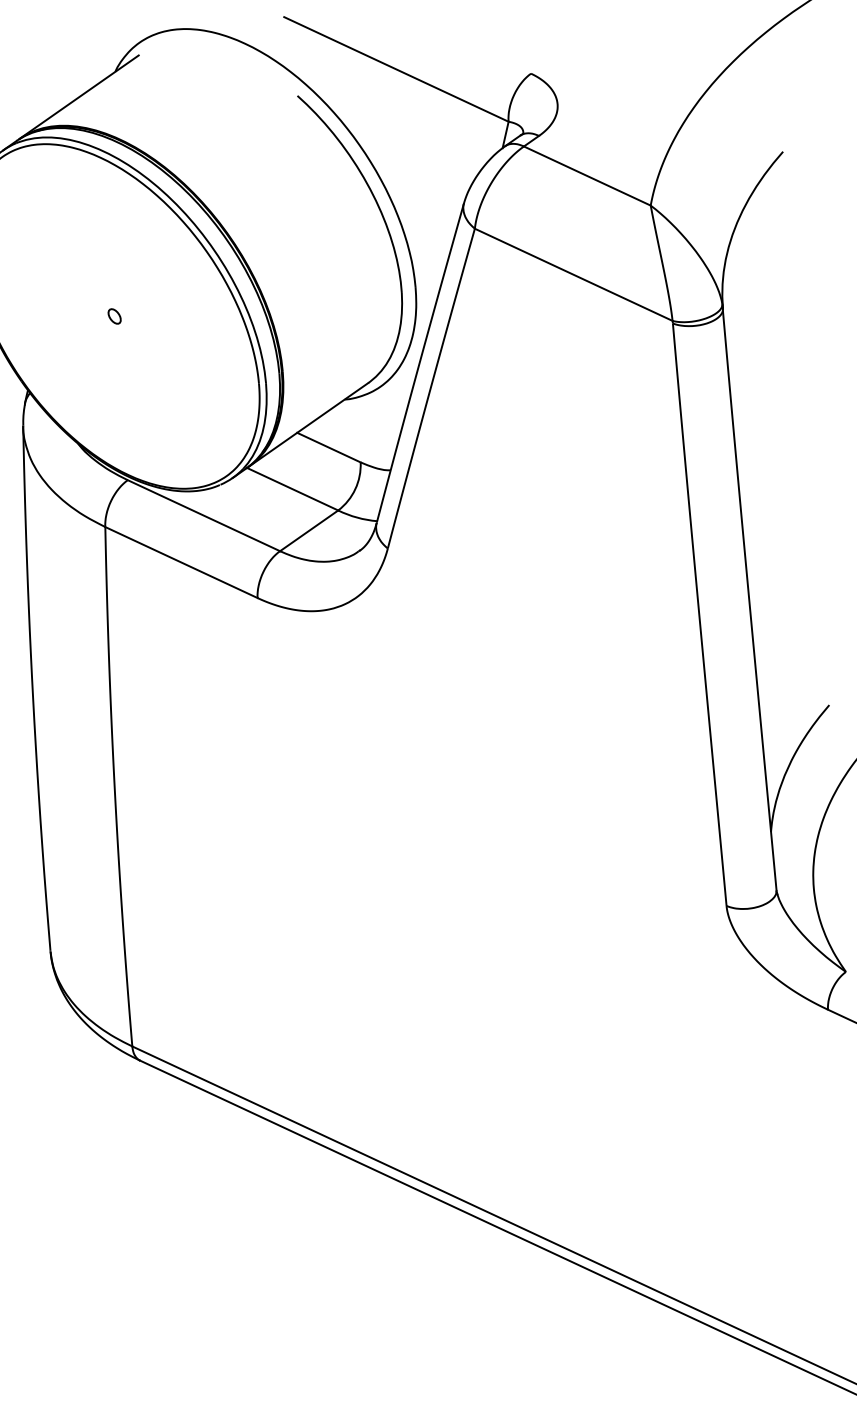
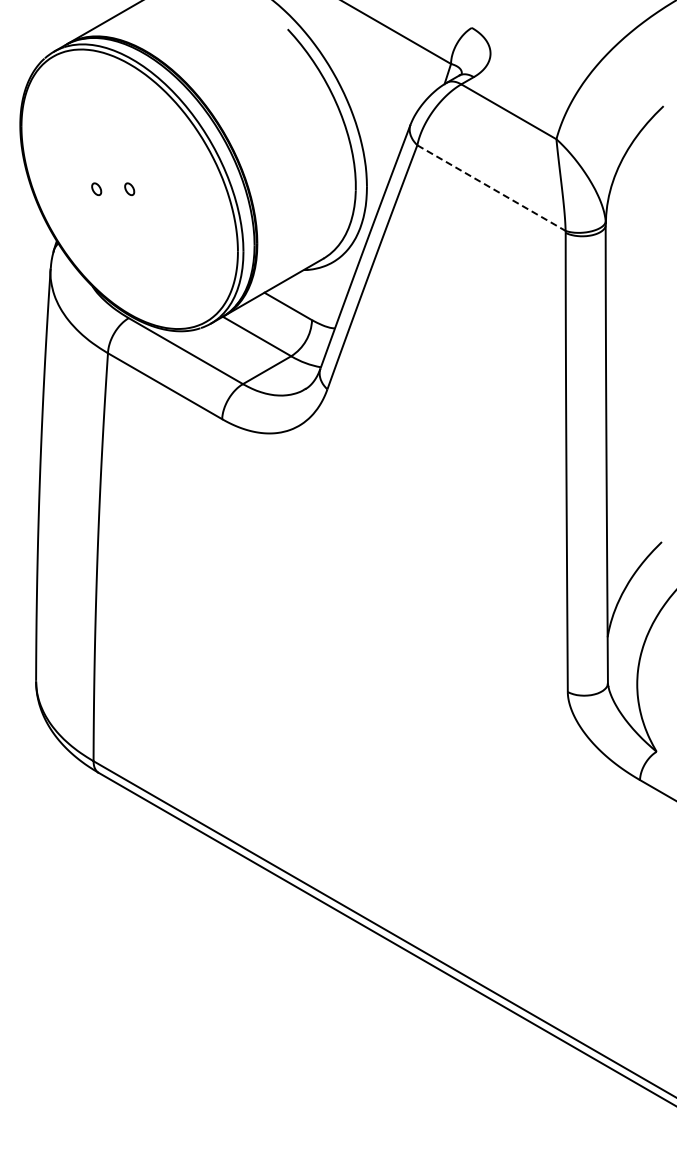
line: (573, 275) -> (491, 188), solid -> dashed
part: (72, 319) -> (96, 188), added

